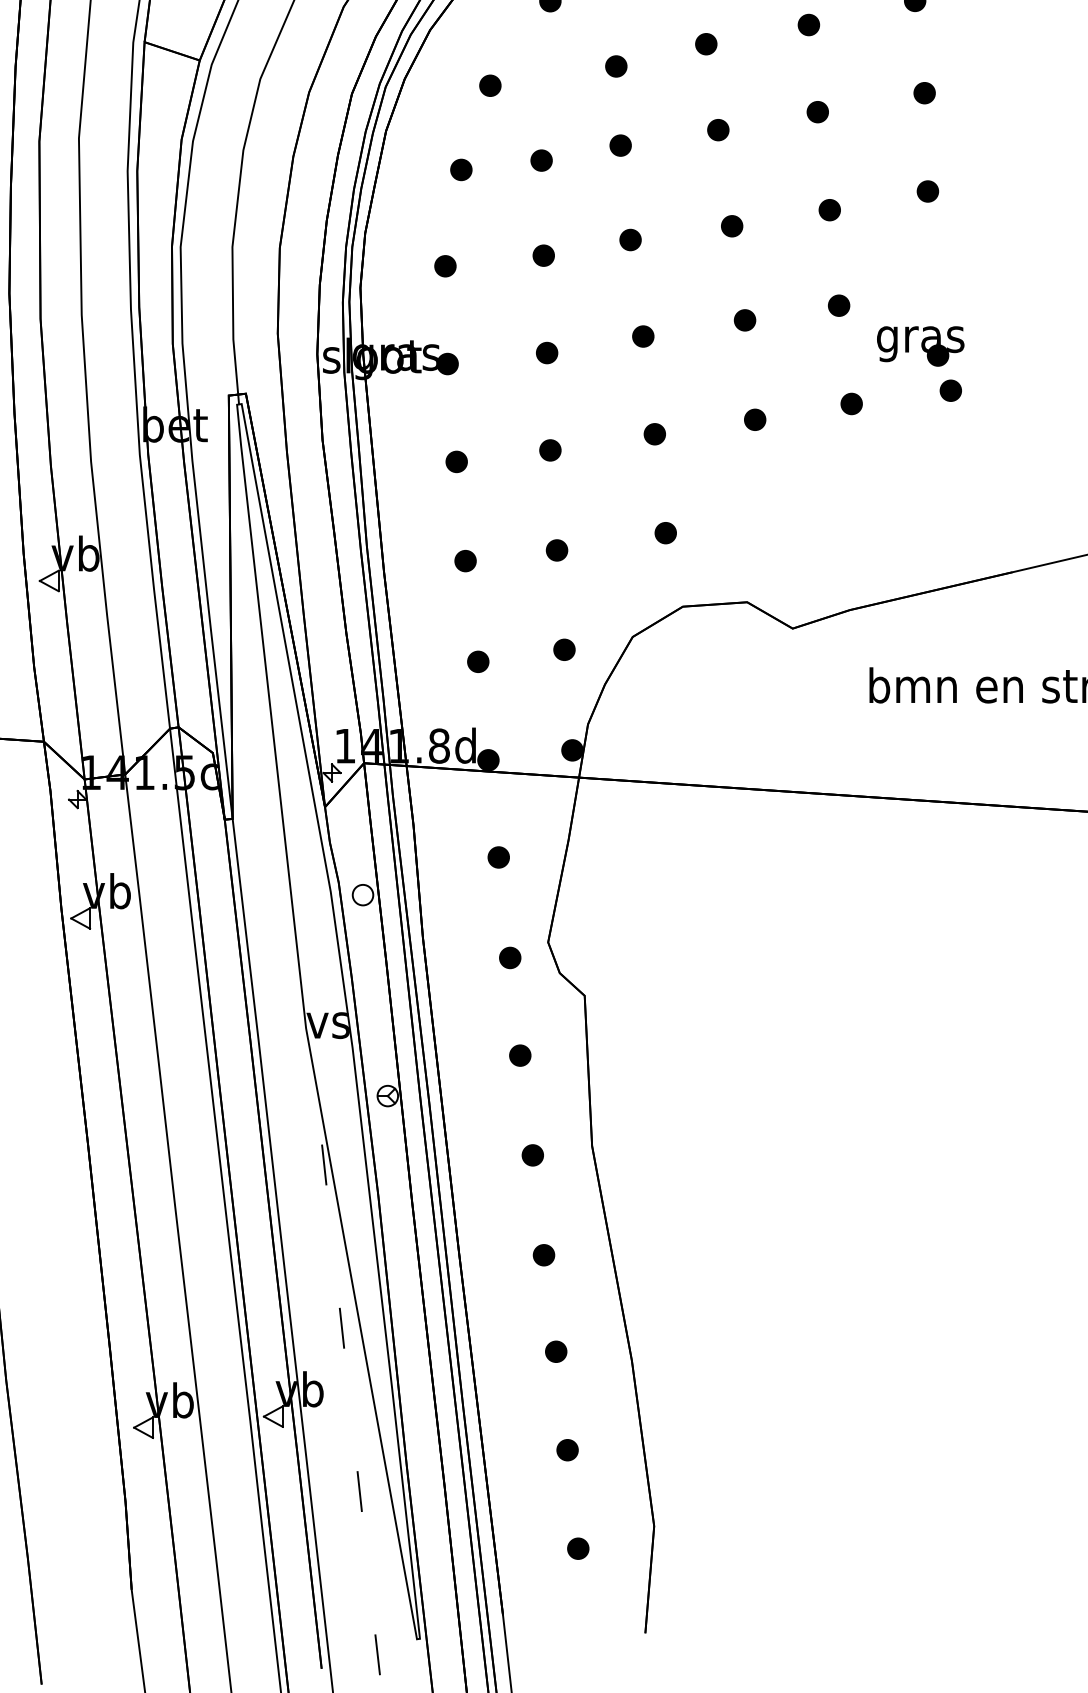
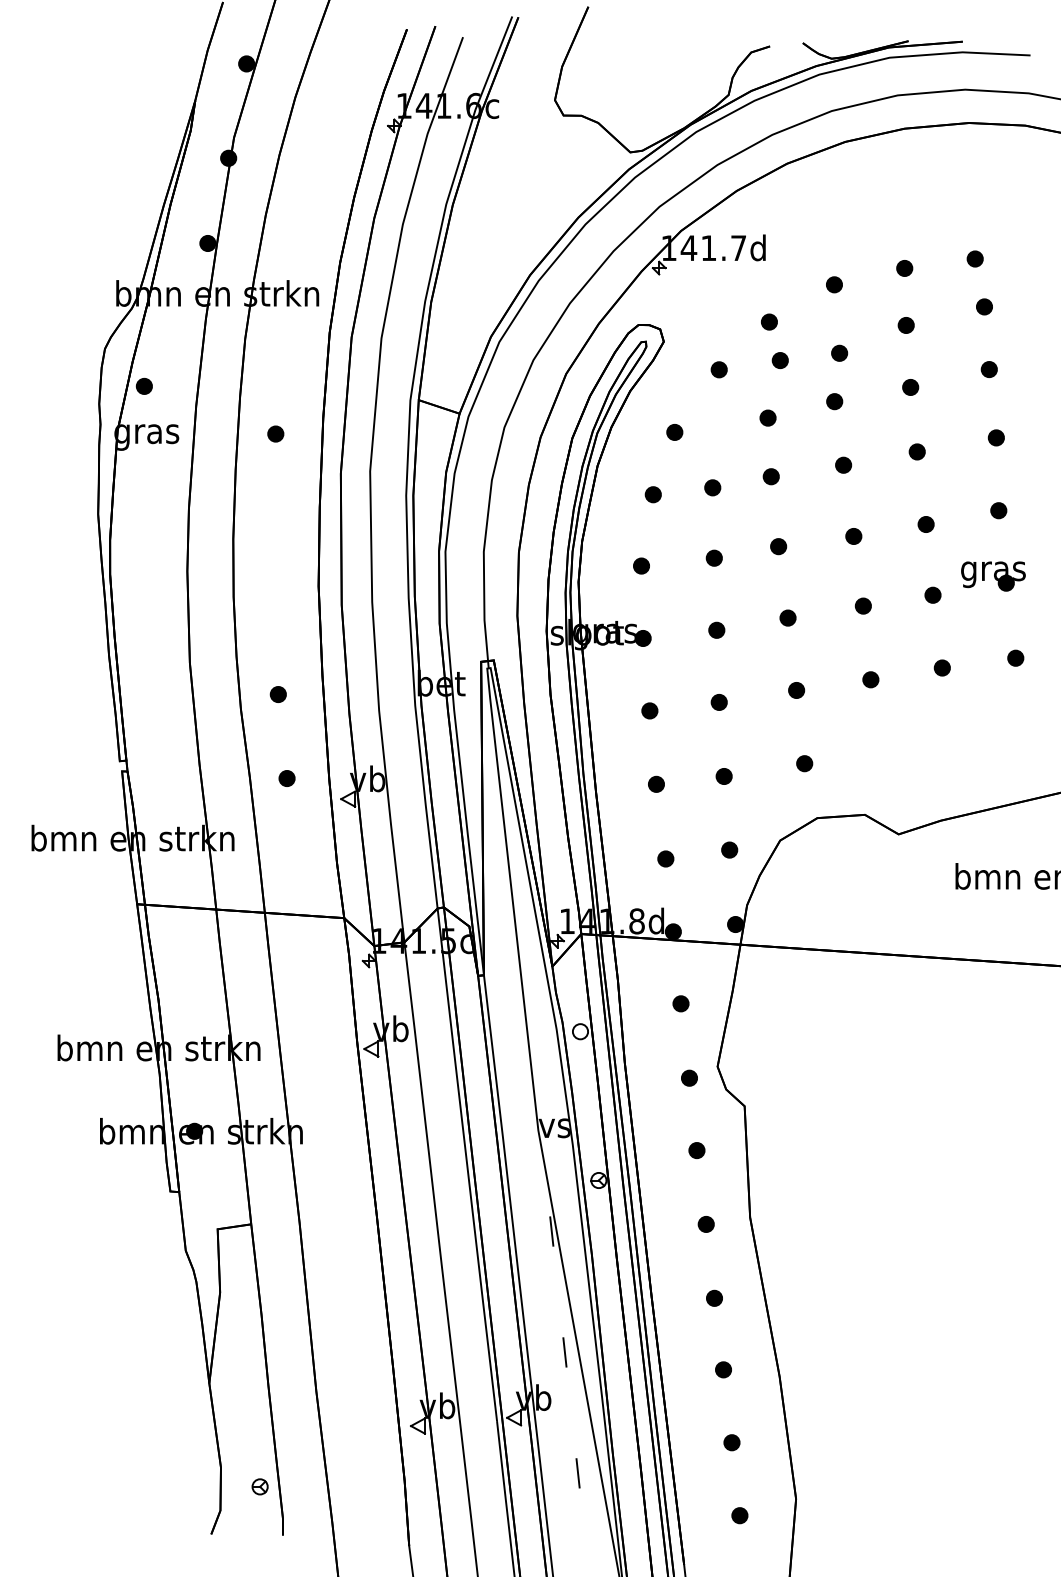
part: (920, 346) -> (993, 576), moved

